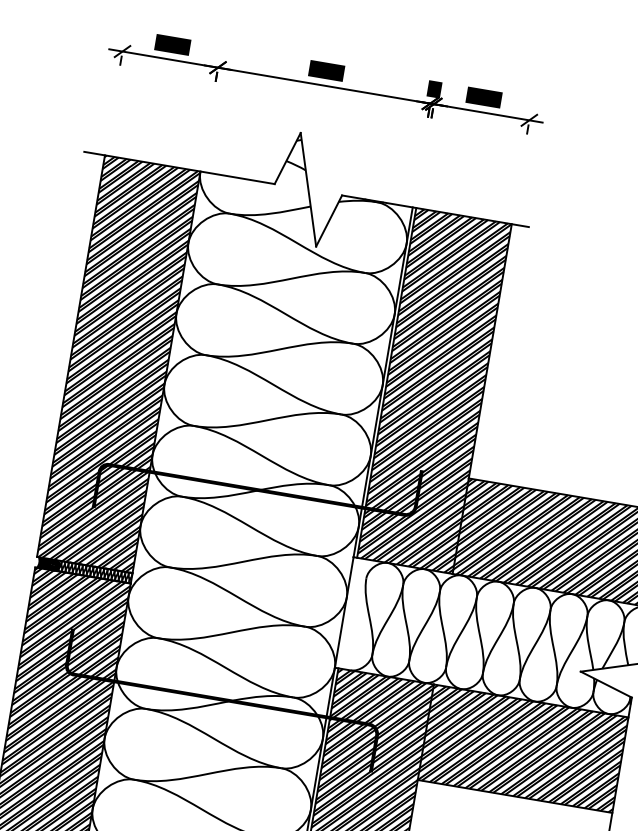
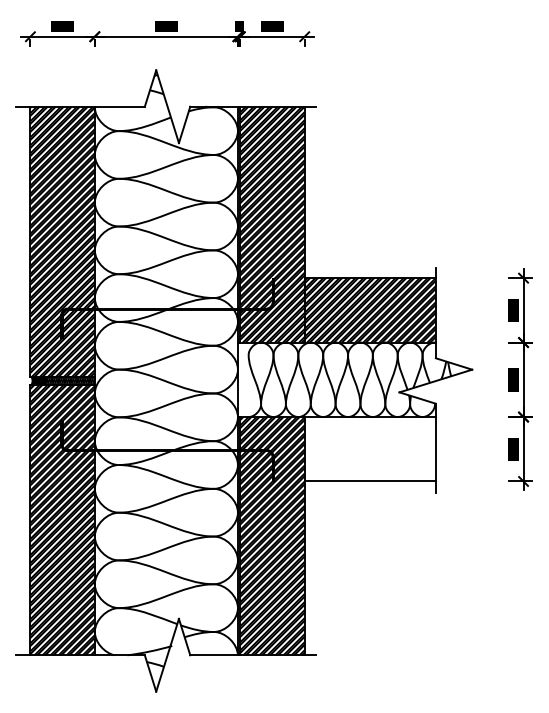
hatch: (521, 748) -> (369, 449), removed

